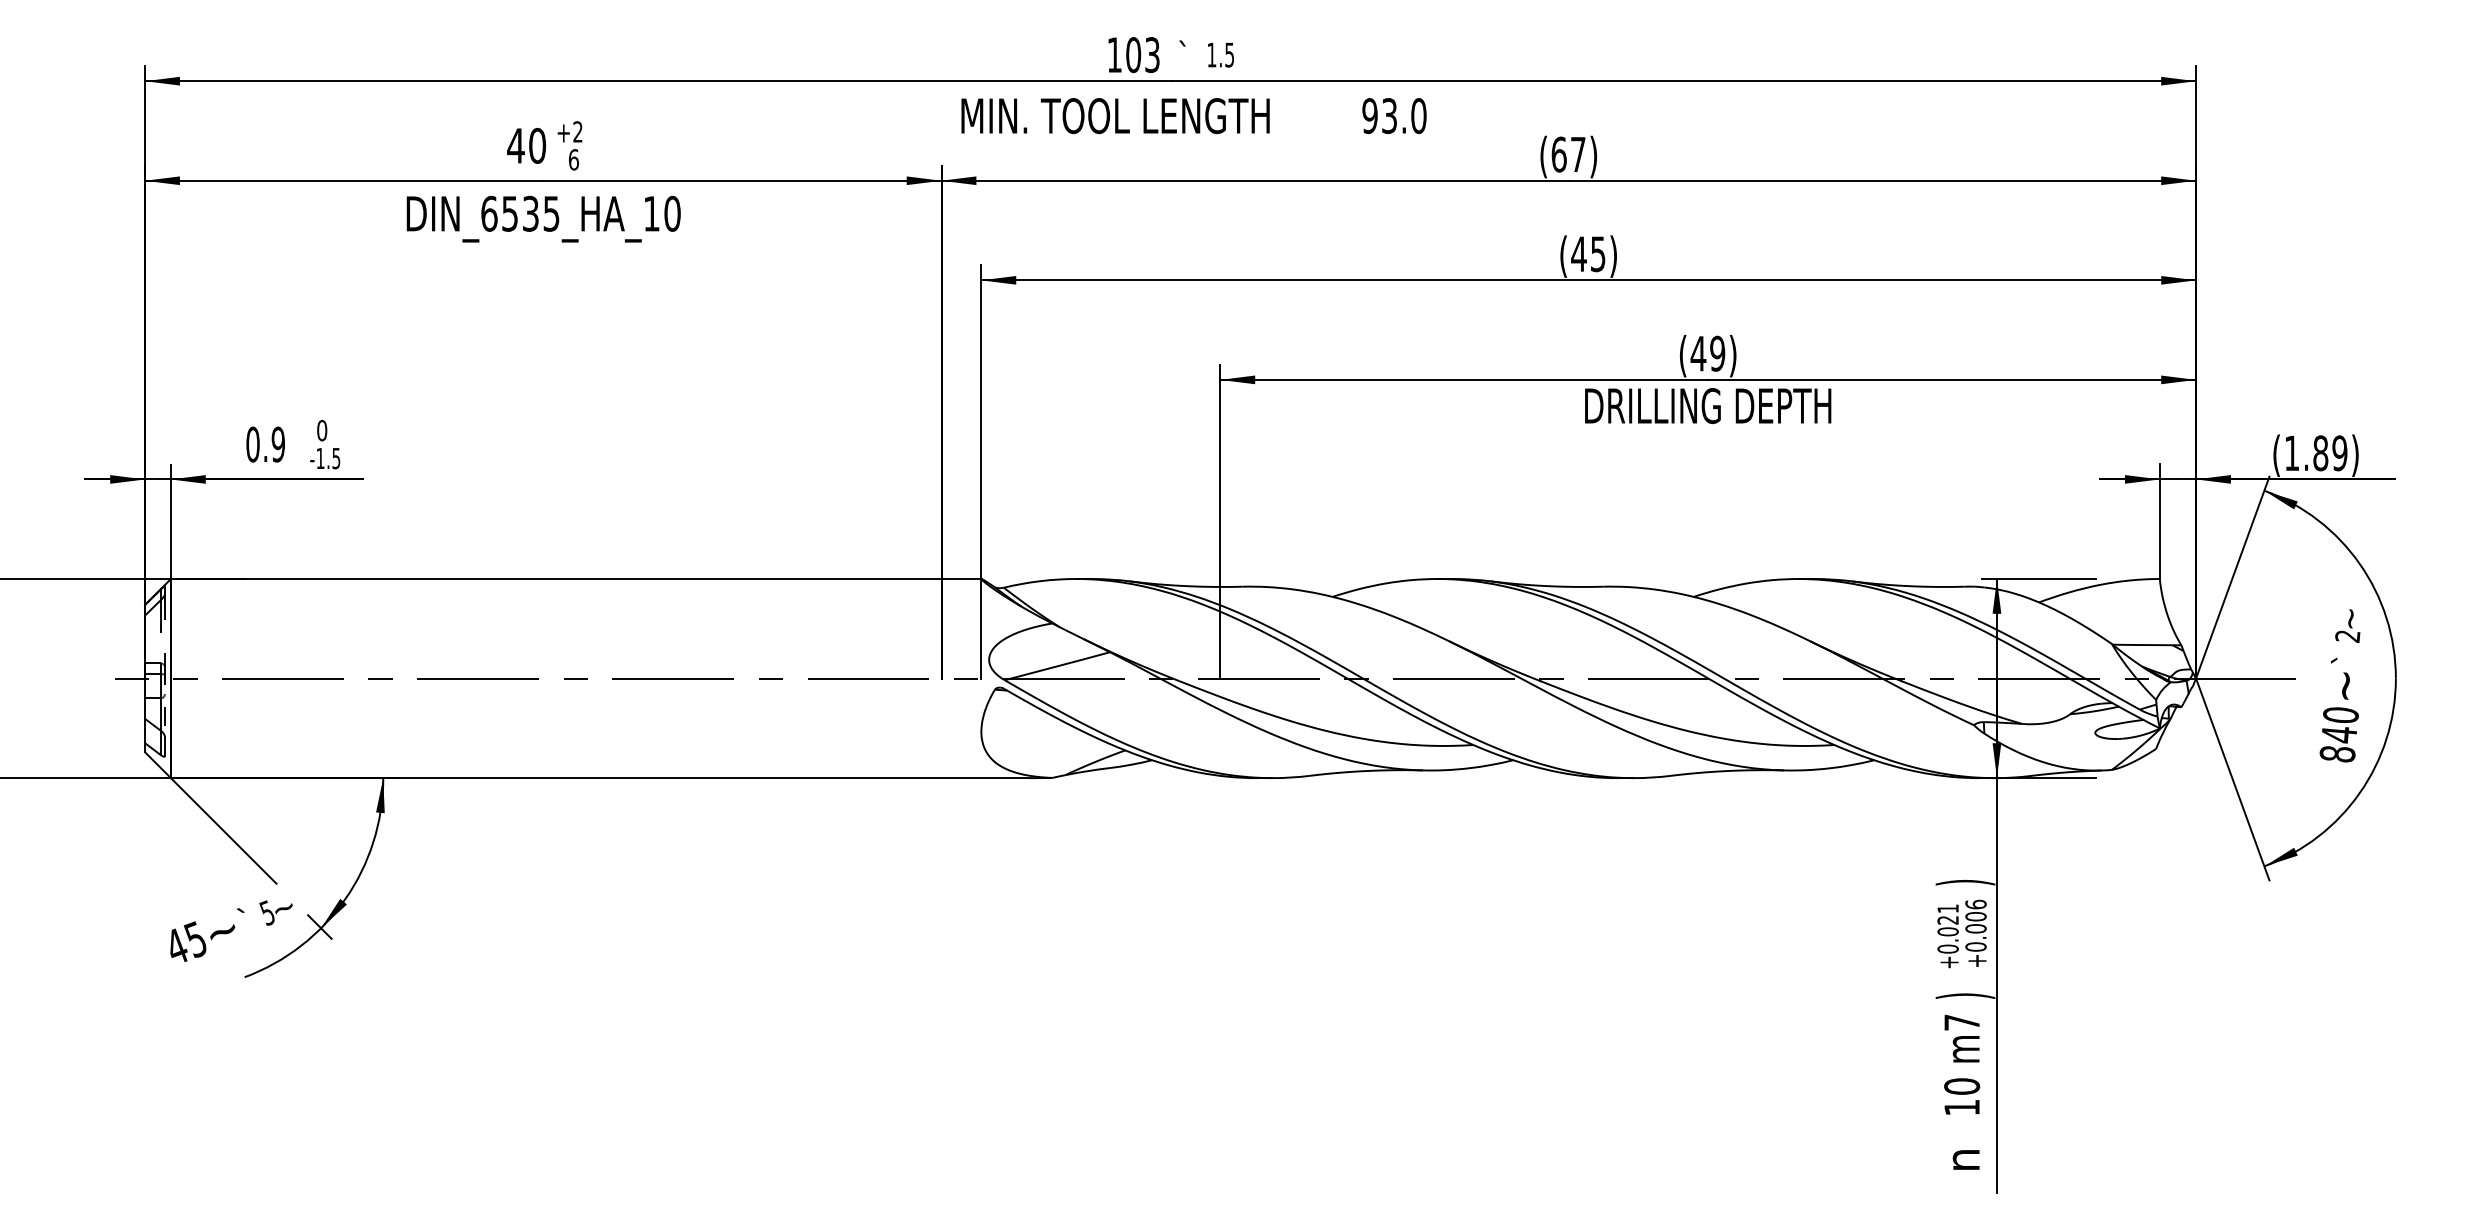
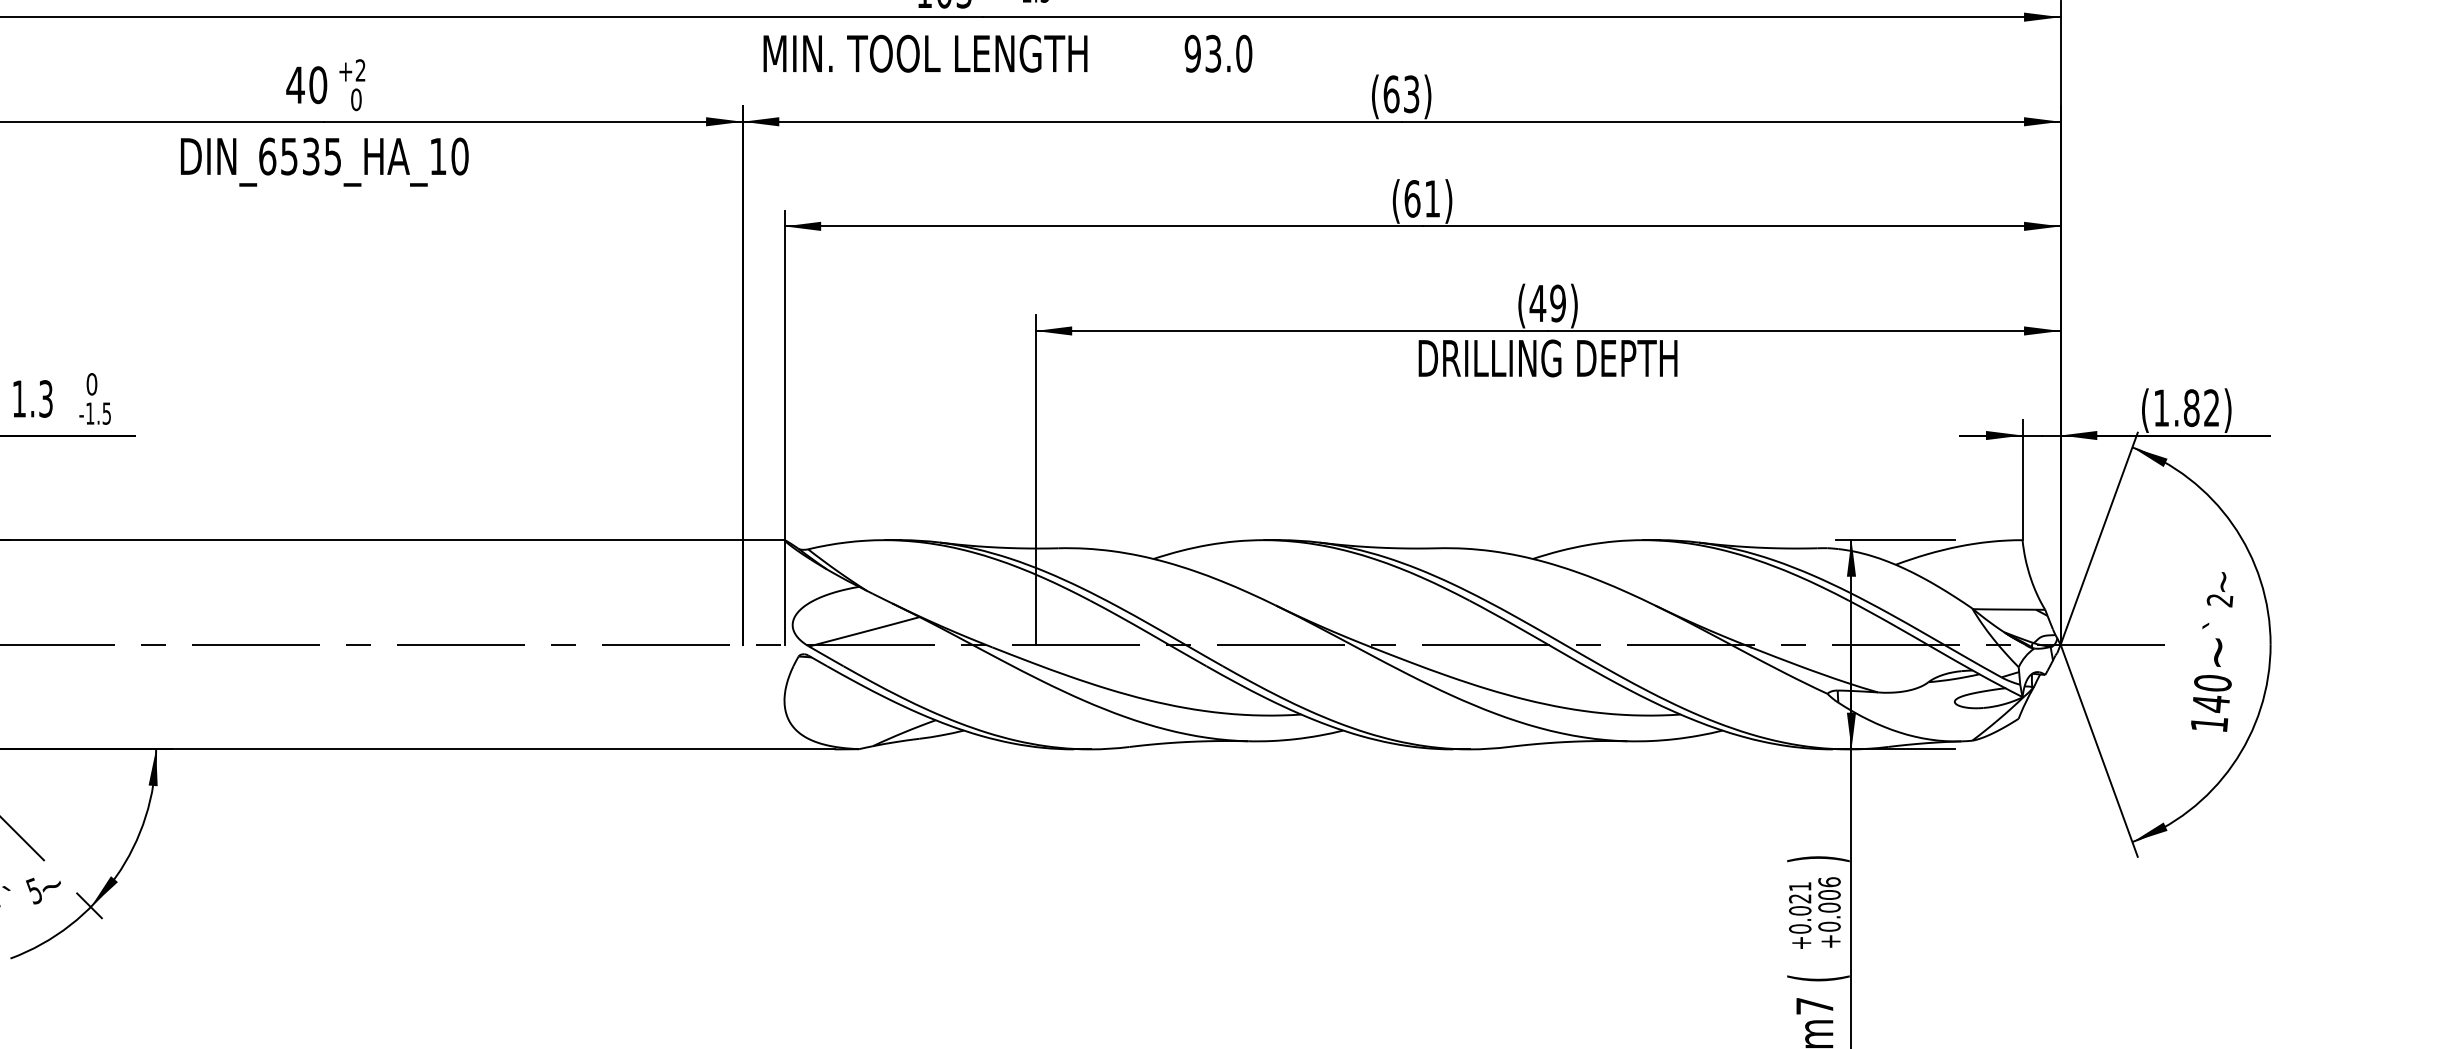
text: (1578, 154) -> (1411, 94), (67) -> (63)
text: (573, 159) -> (355, 99), 6 -> 0
text: (1588, 254) -> (1422, 199), (45) -> (61)
text: (265, 444) -> (32, 398), 0.9 -> 1.3
text: (2339, 453) -> (2211, 408), (1.89) -> (1.82)
text: (2337, 754) -> (2209, 724), 840 -> 140
text: (1965, 995) -> (1818, 977), ) -> (

